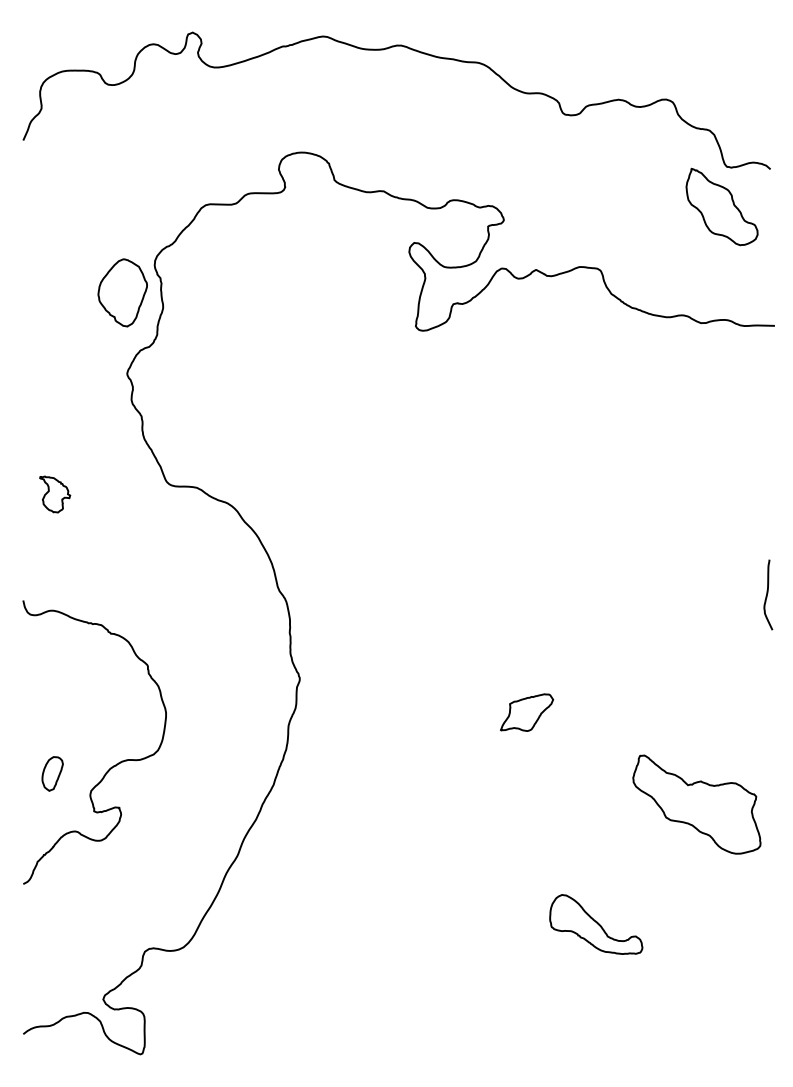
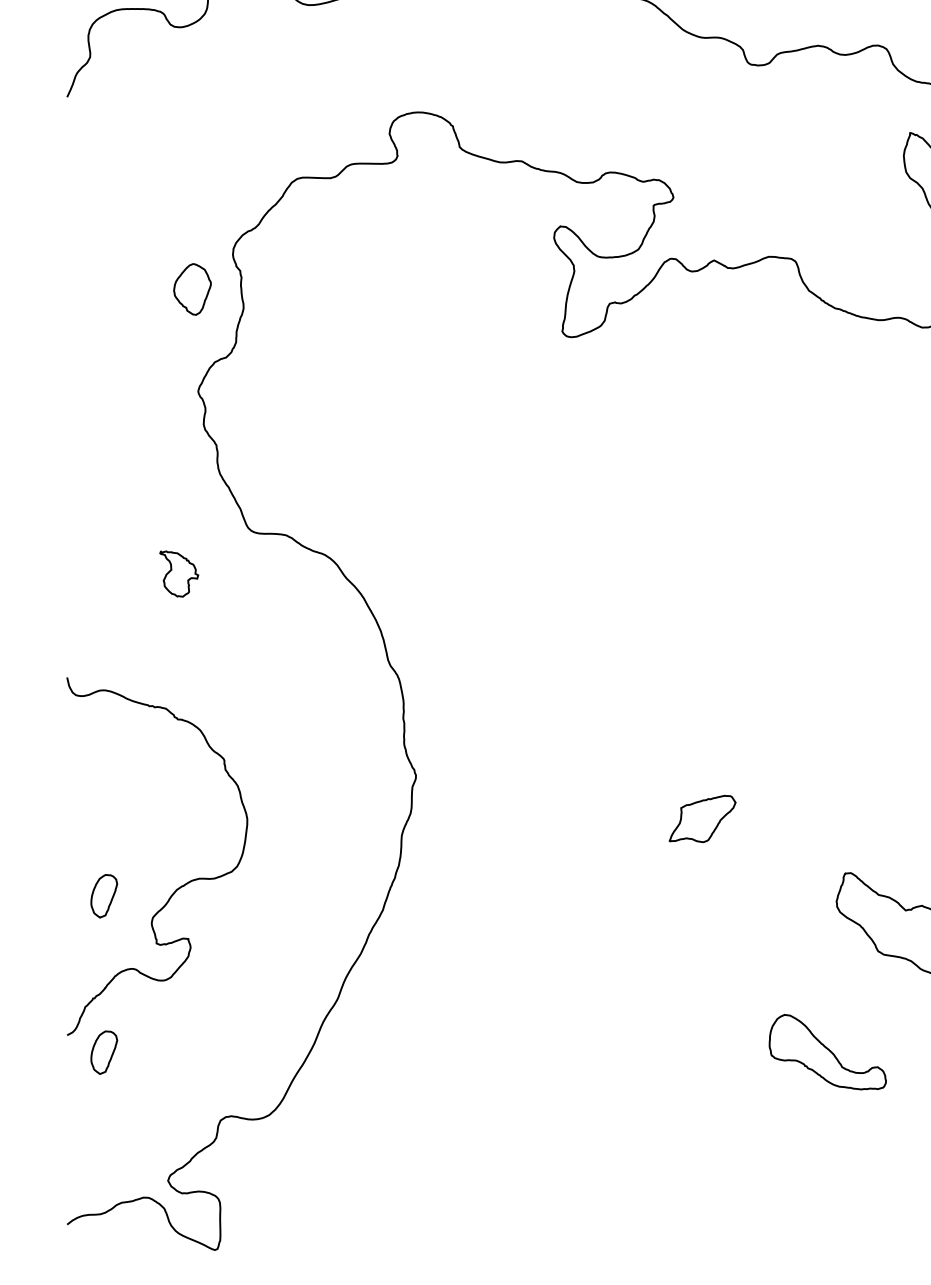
part: (122, 292) -> (192, 288), size x0.6
part: (55, 494) -> (179, 574), moved
part: (52, 897) -> (104, 1052), added
part: (596, 924) -> (828, 1052), moved

